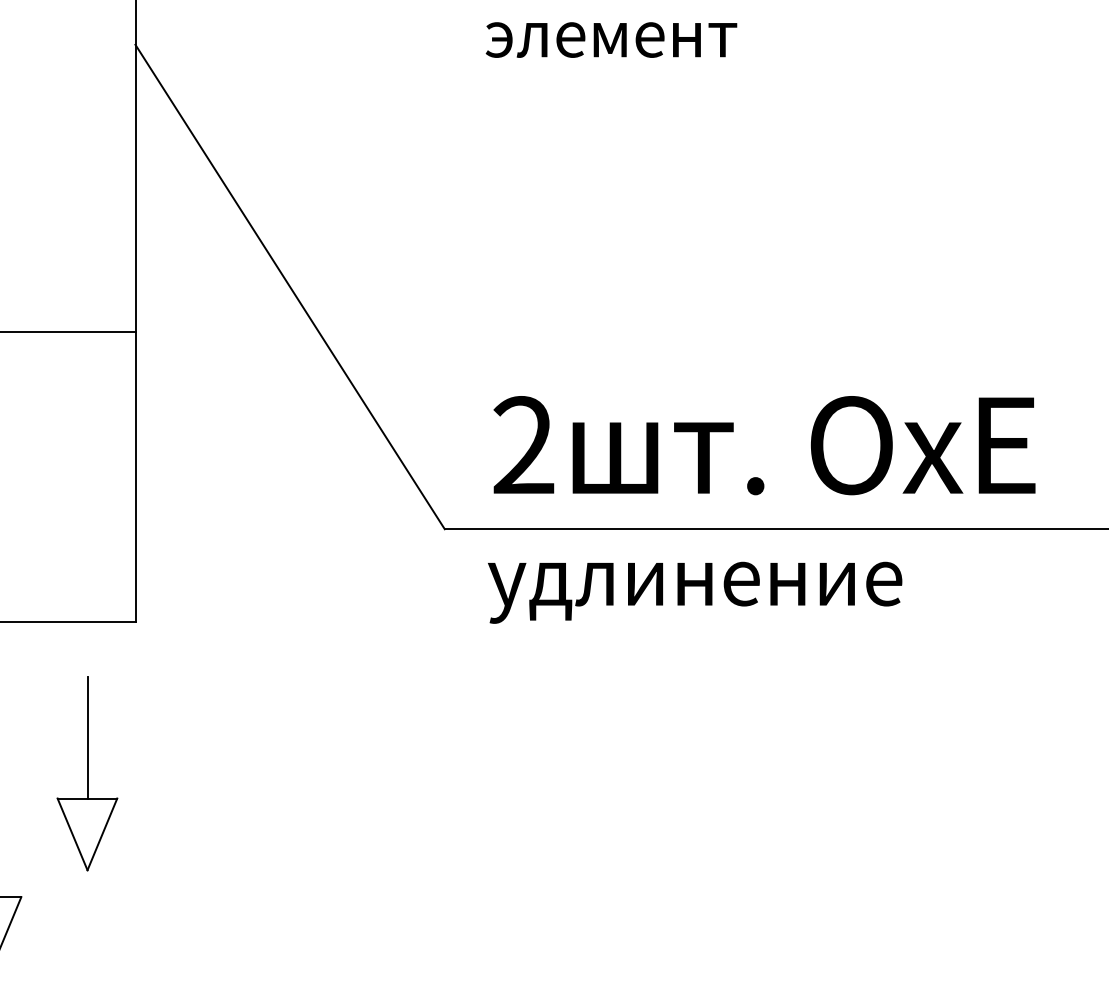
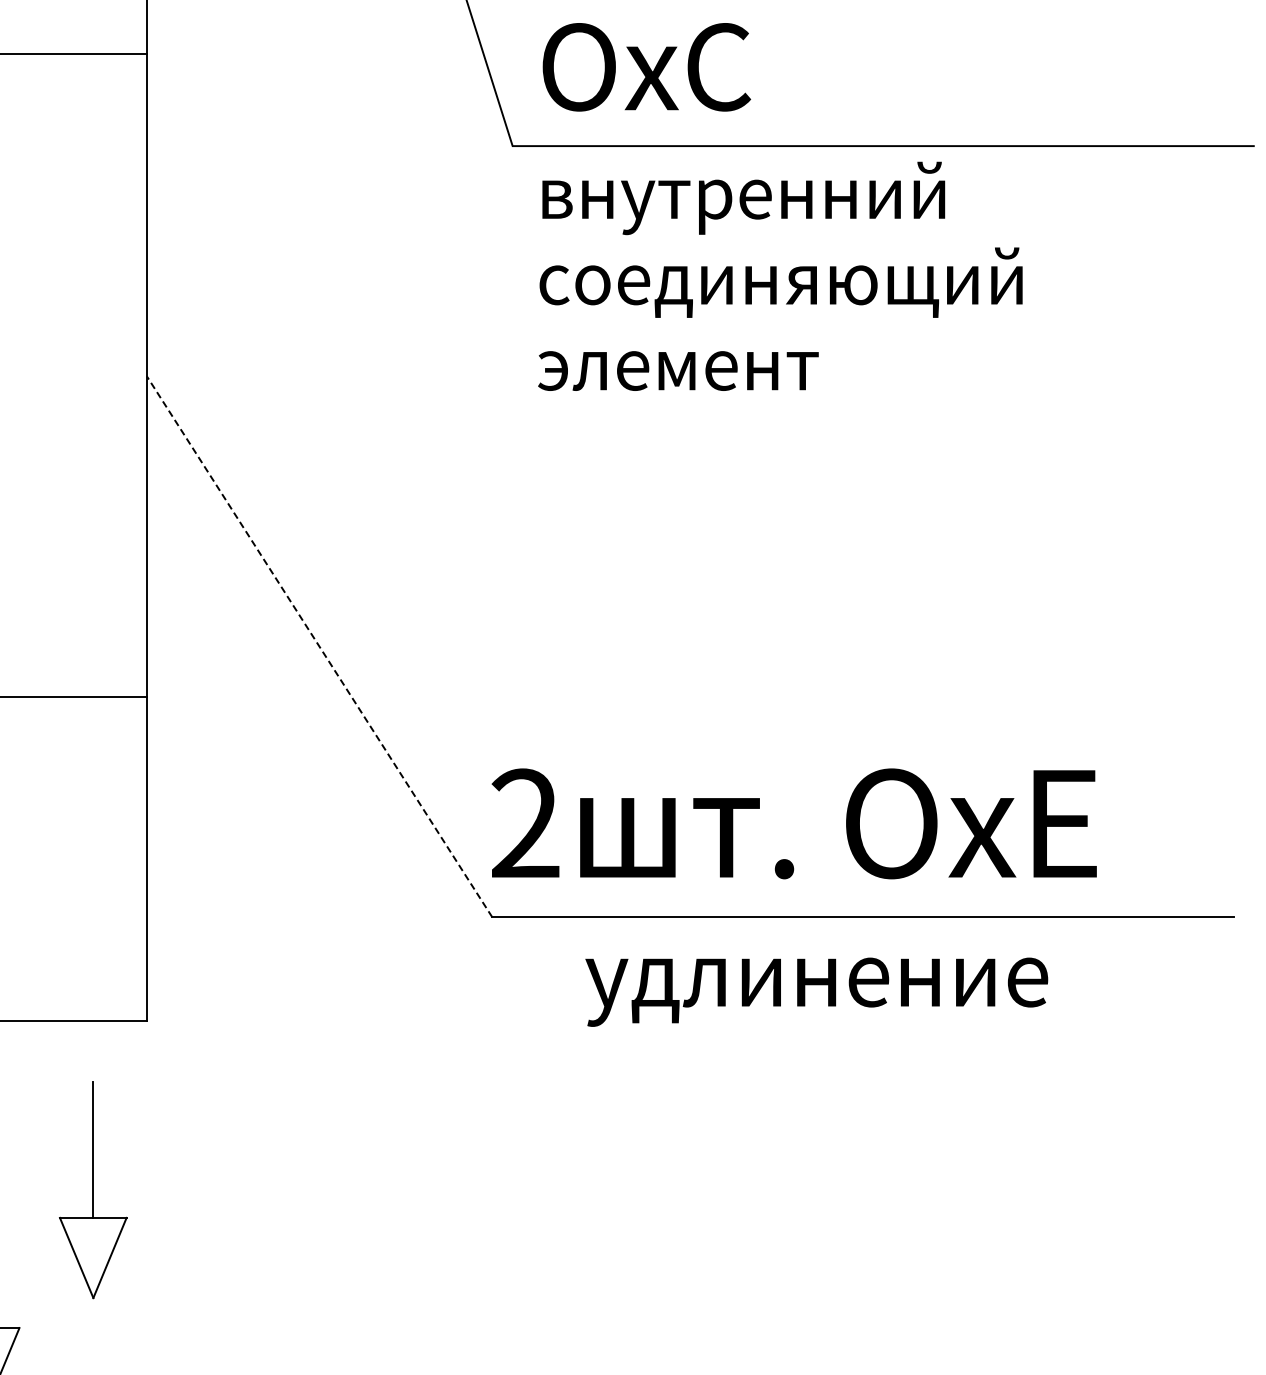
line: (290, 286) -> (319, 646), solid -> dashed
text: (763, 445) -> (793, 823), moved
text: (694, 592) -> (816, 991), moved

